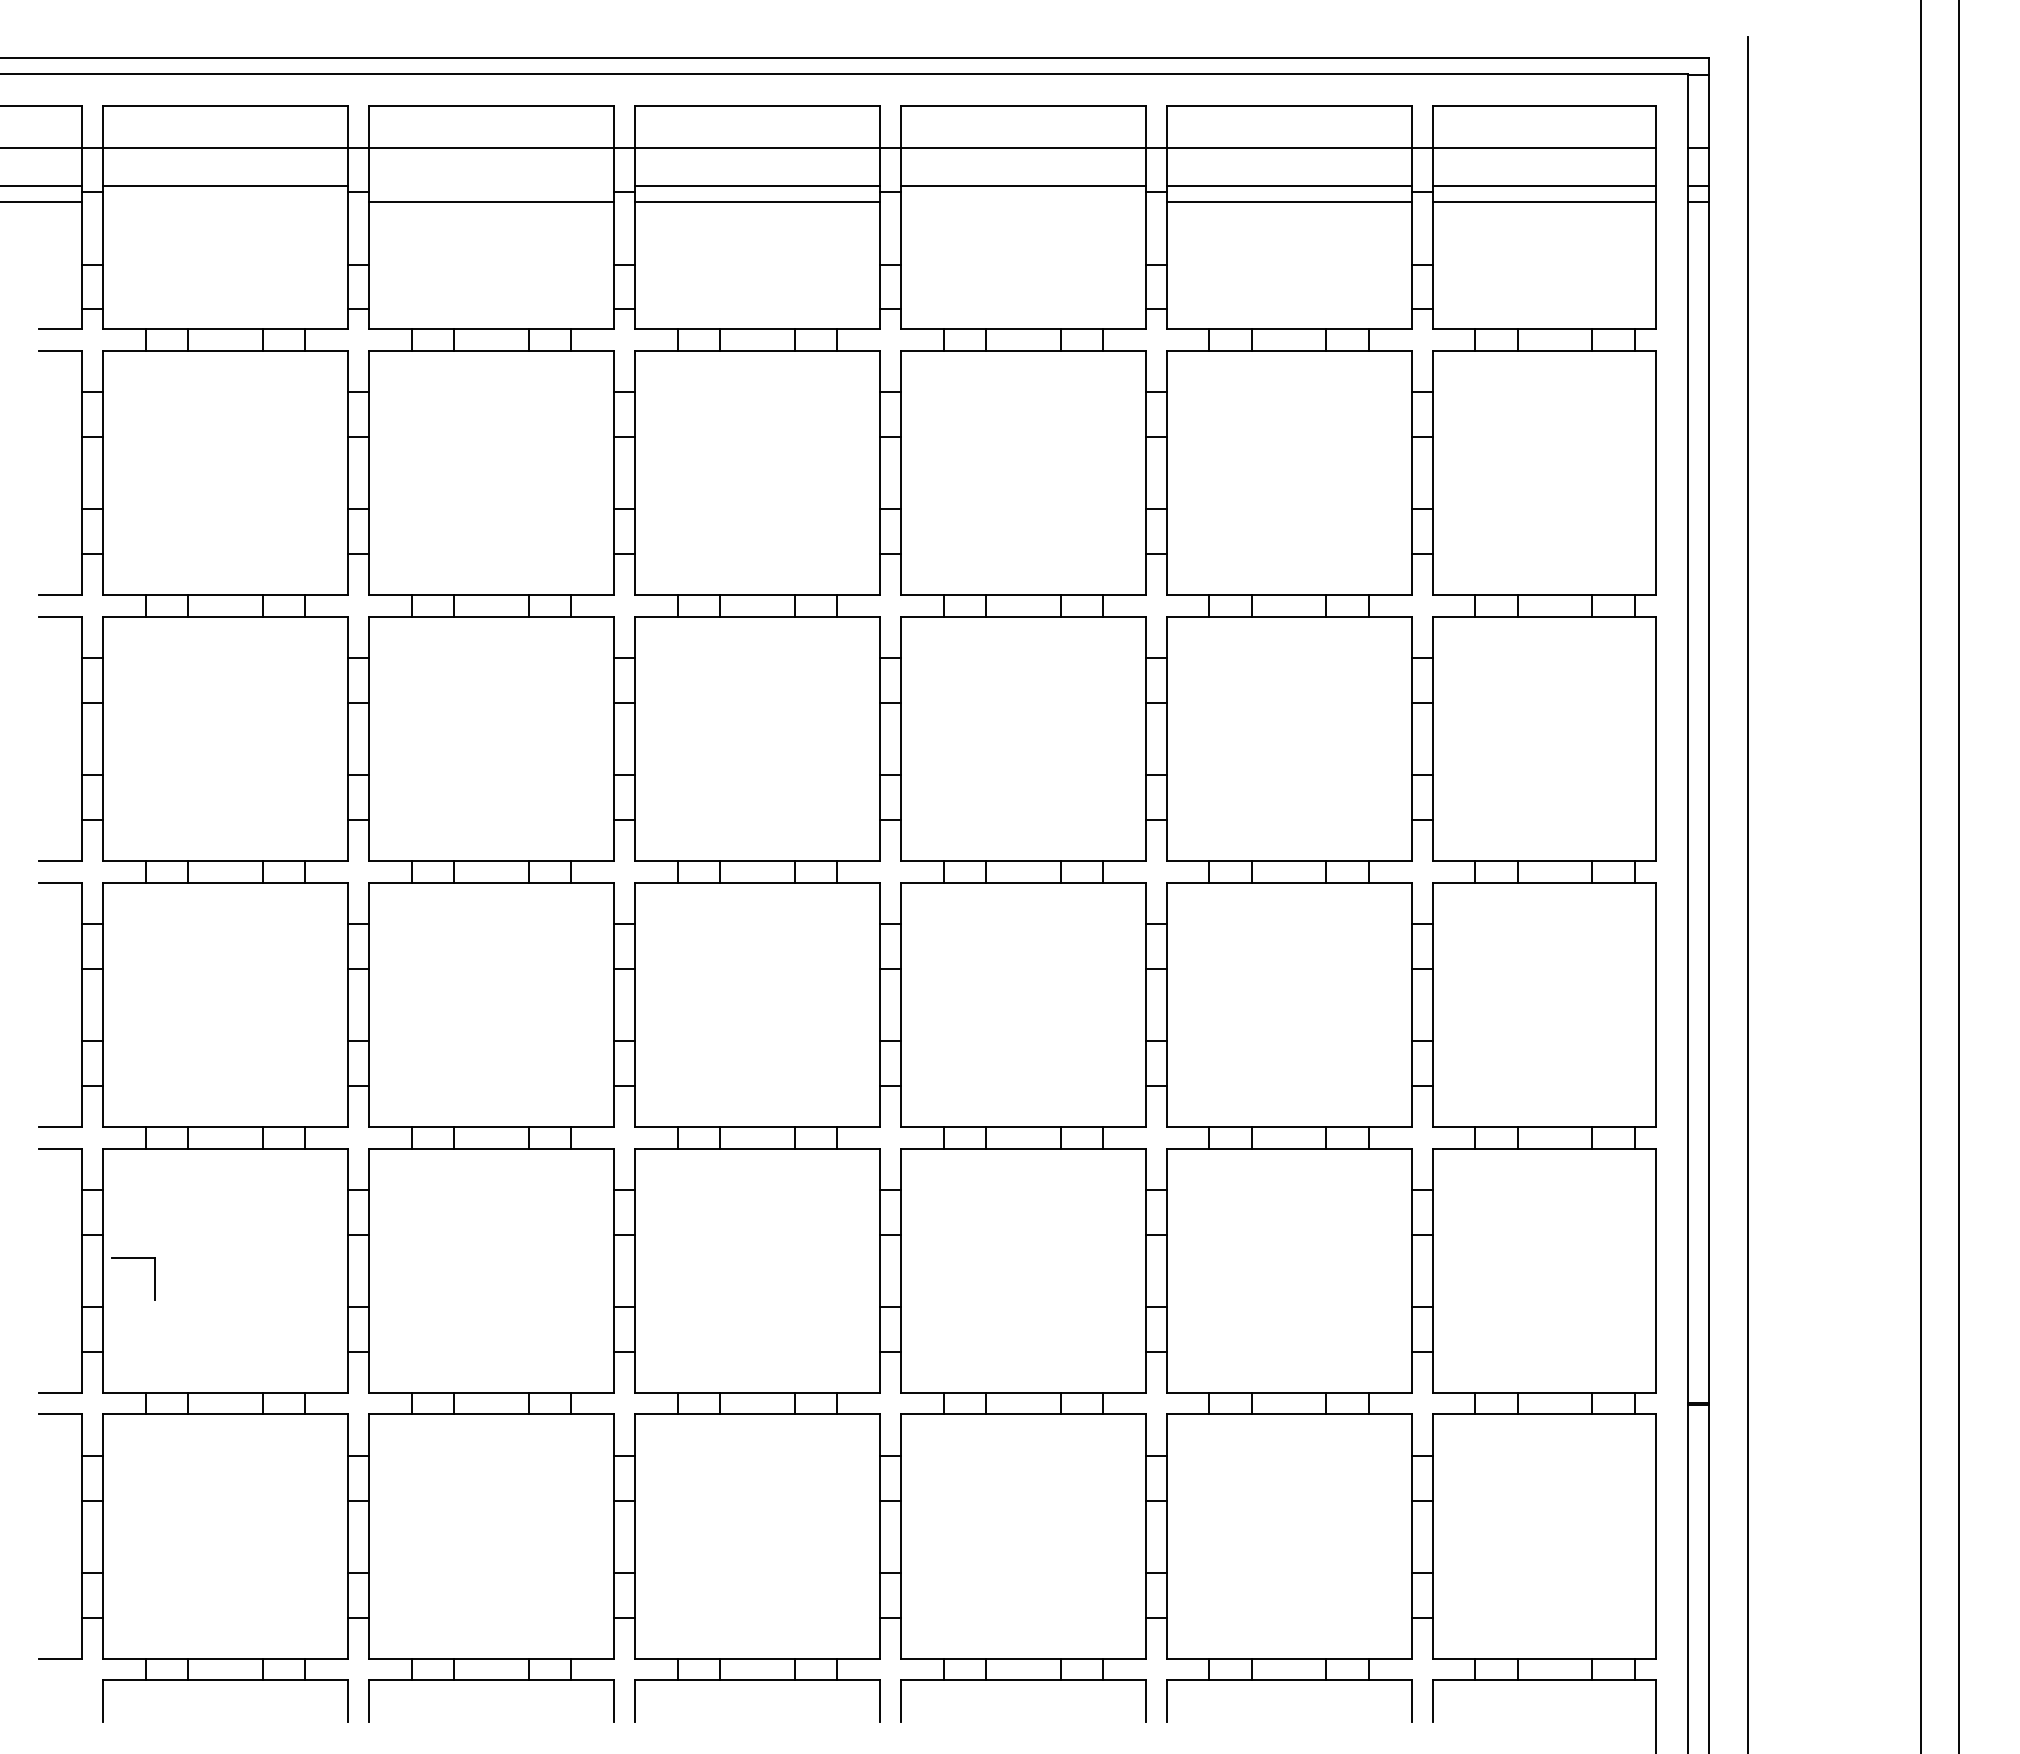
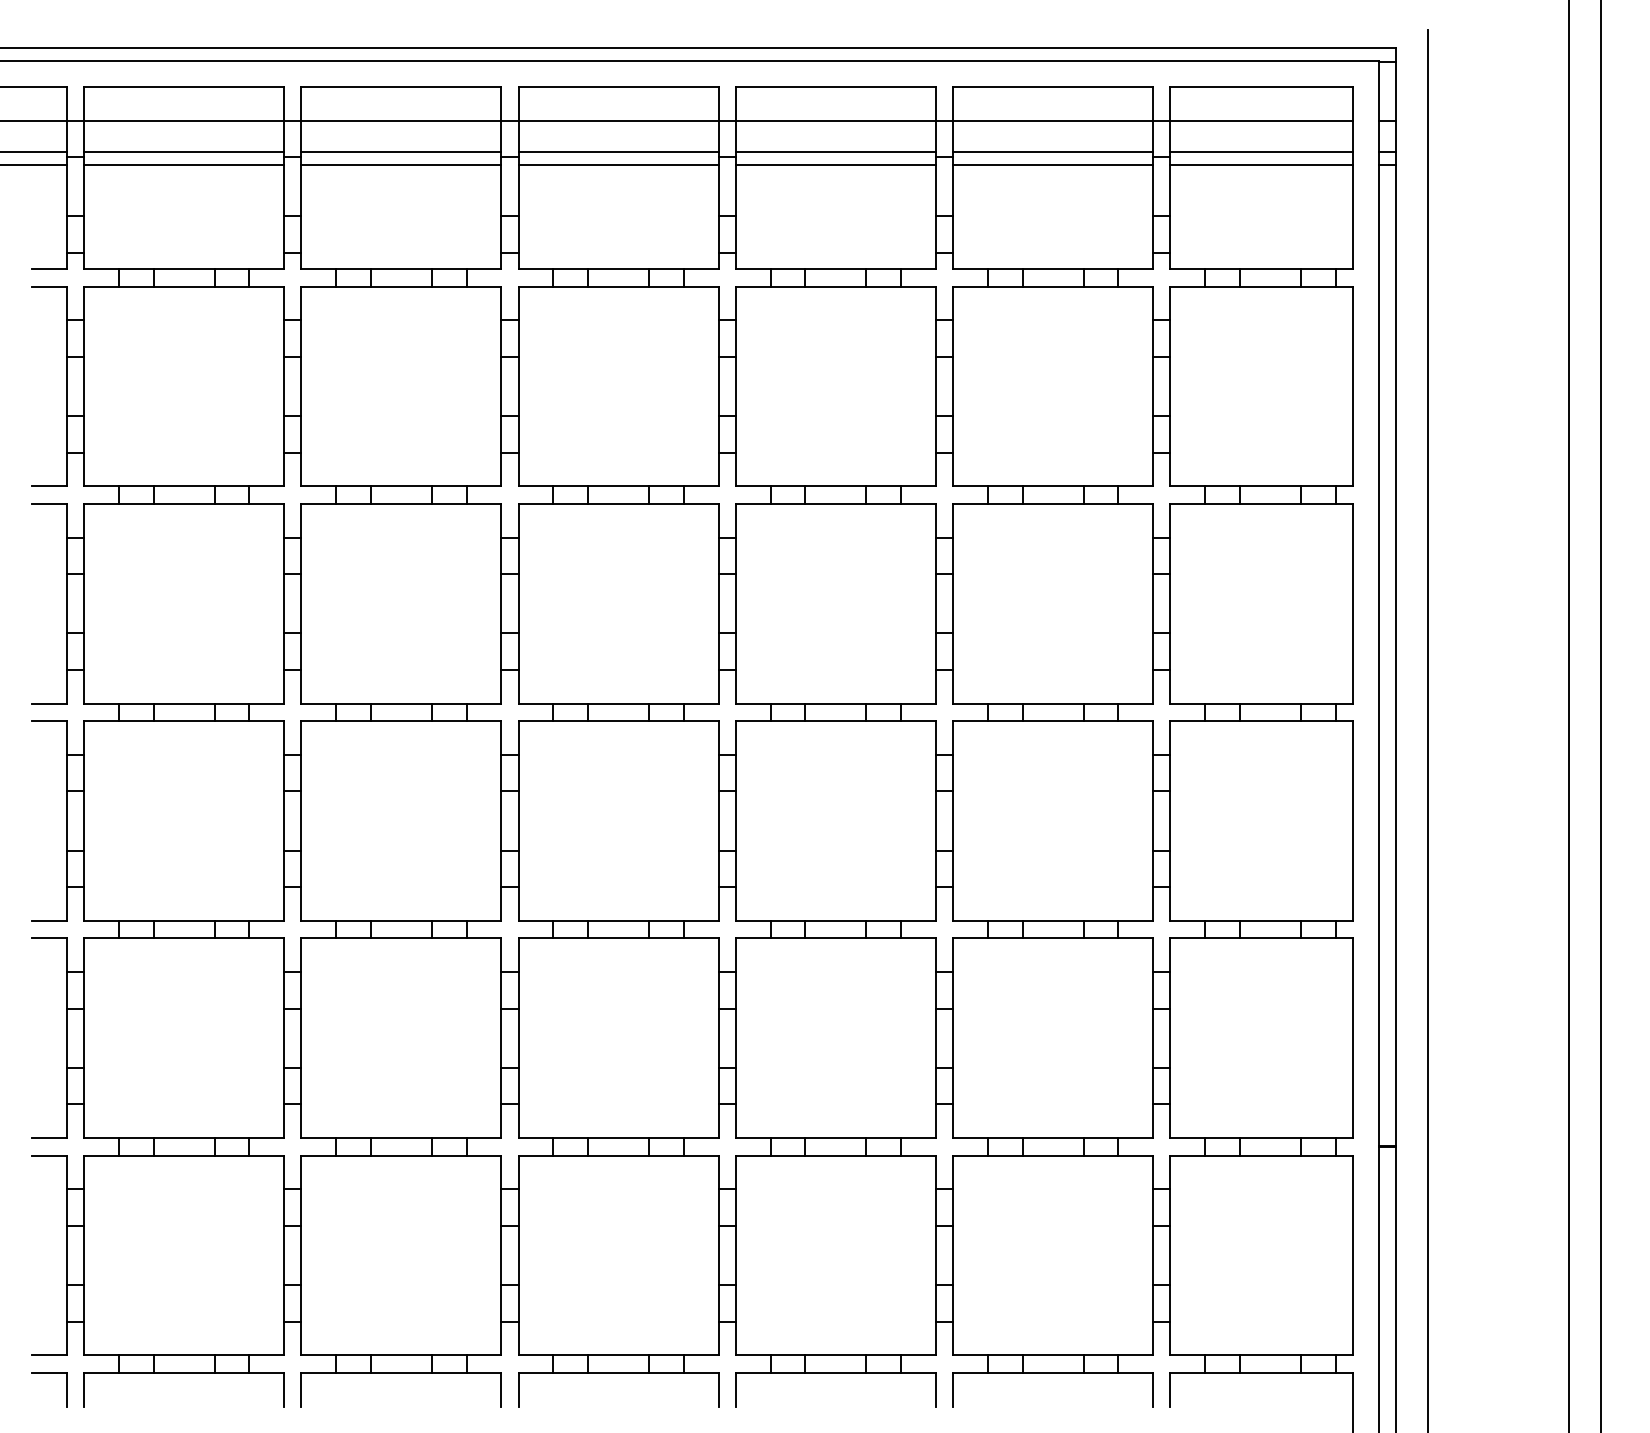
line: (491, 185) -> (401, 151), added
line: (225, 202) -> (184, 165), added
line: (1022, 202) -> (835, 165), added
part: (133, 1258) -> (49, 1372), moved

